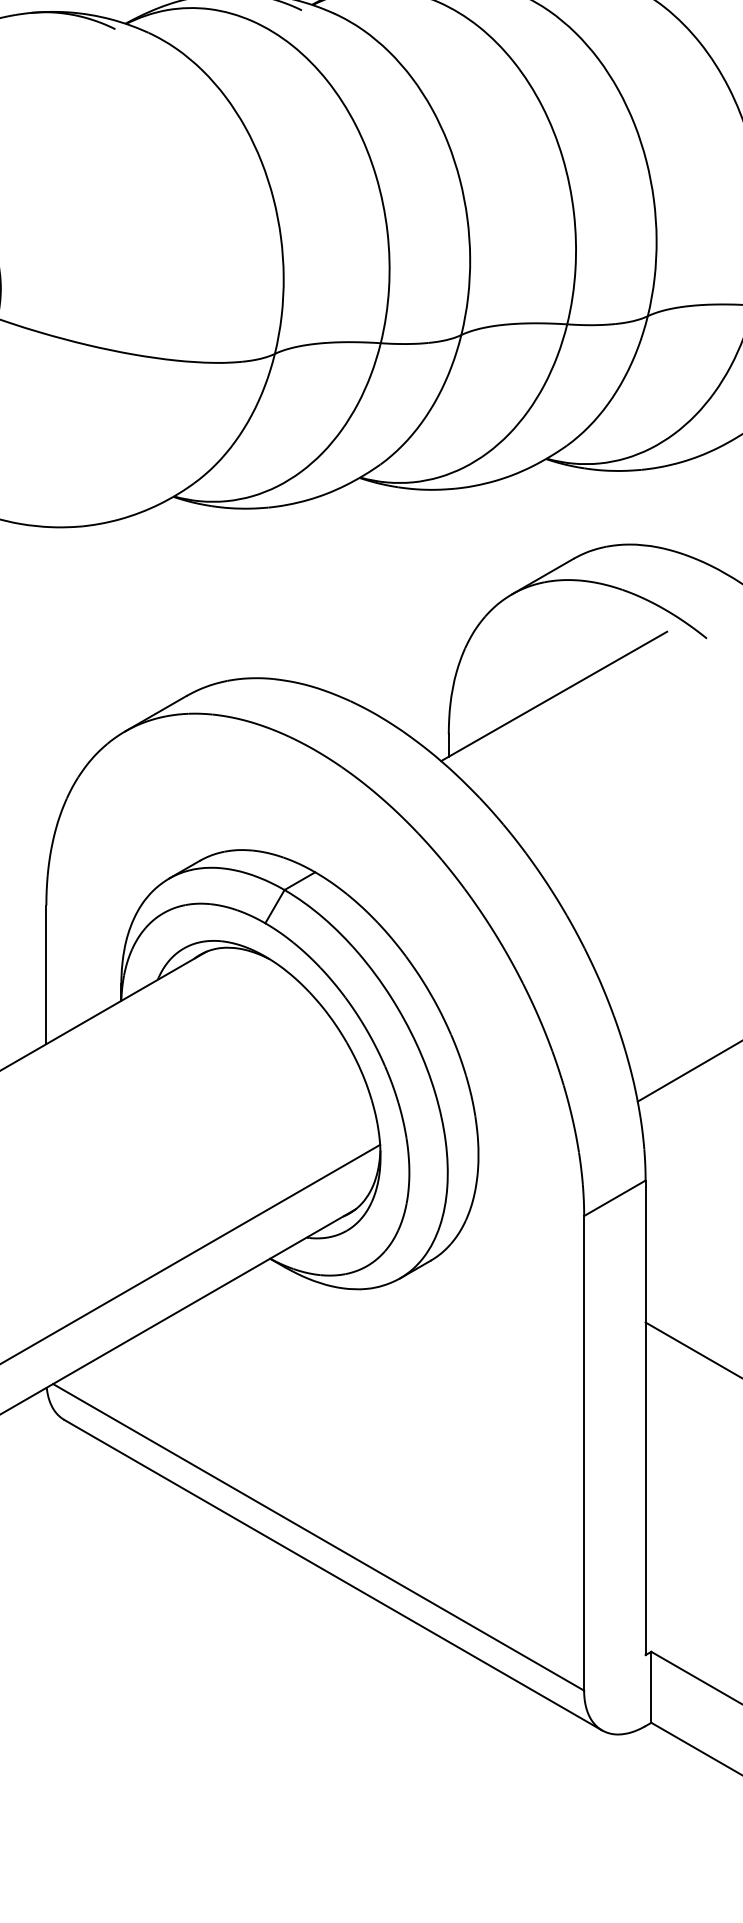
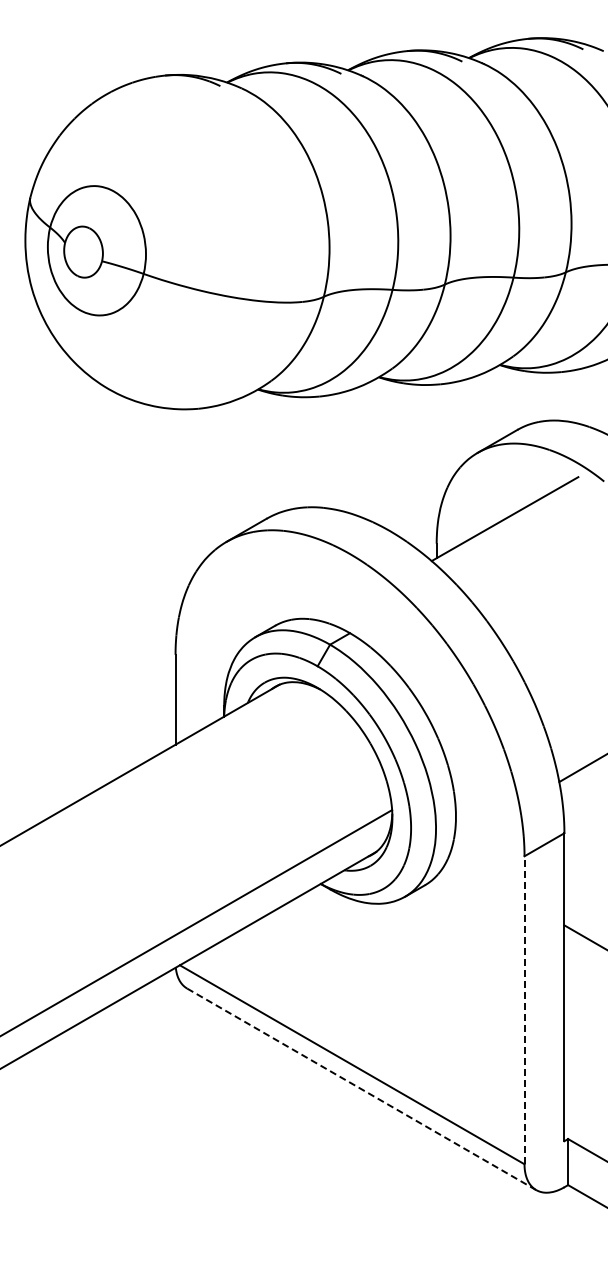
line: (584, 1453) -> (524, 1010), solid -> dashed
line: (332, 1575) -> (361, 1089), solid -> dashed

